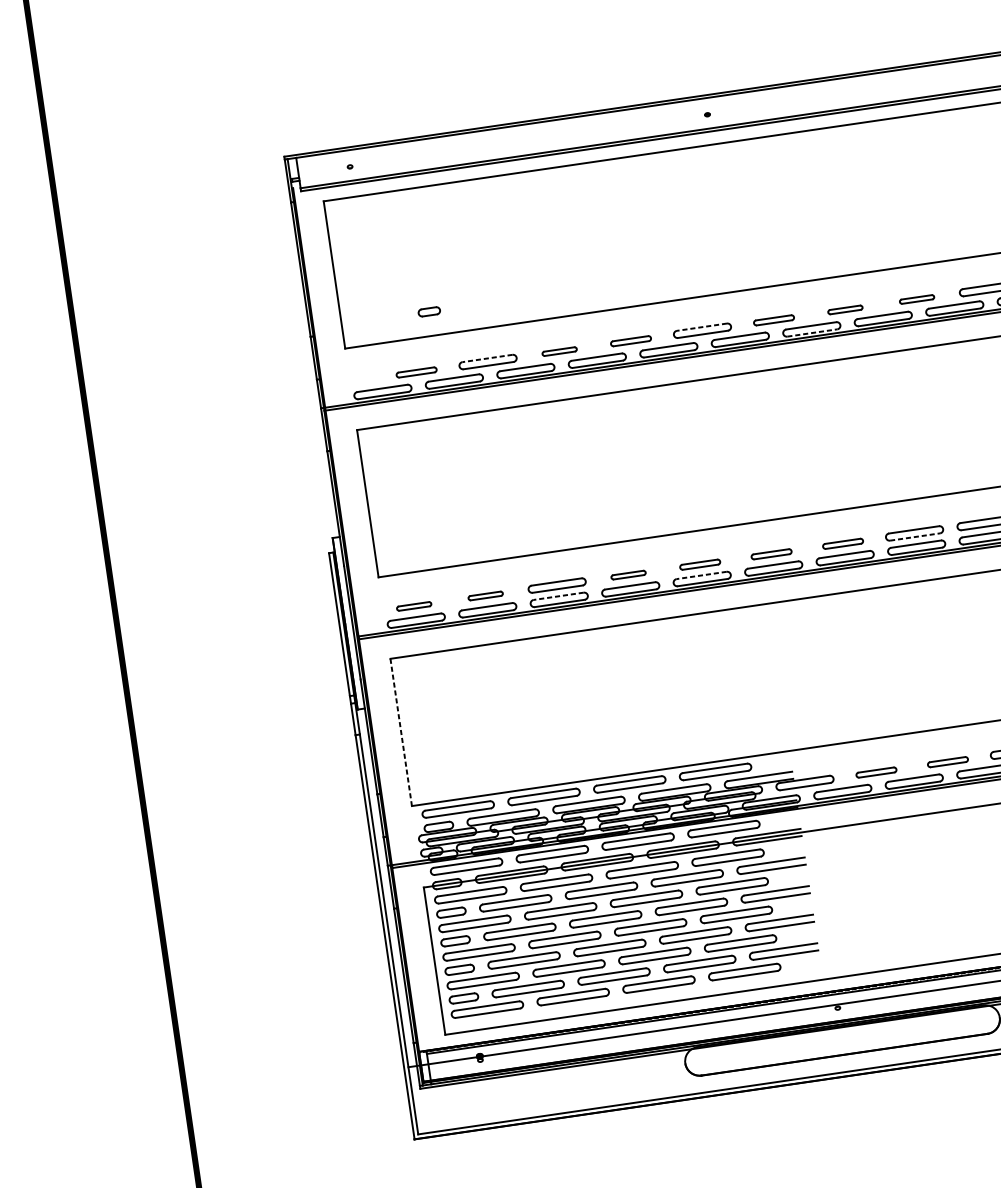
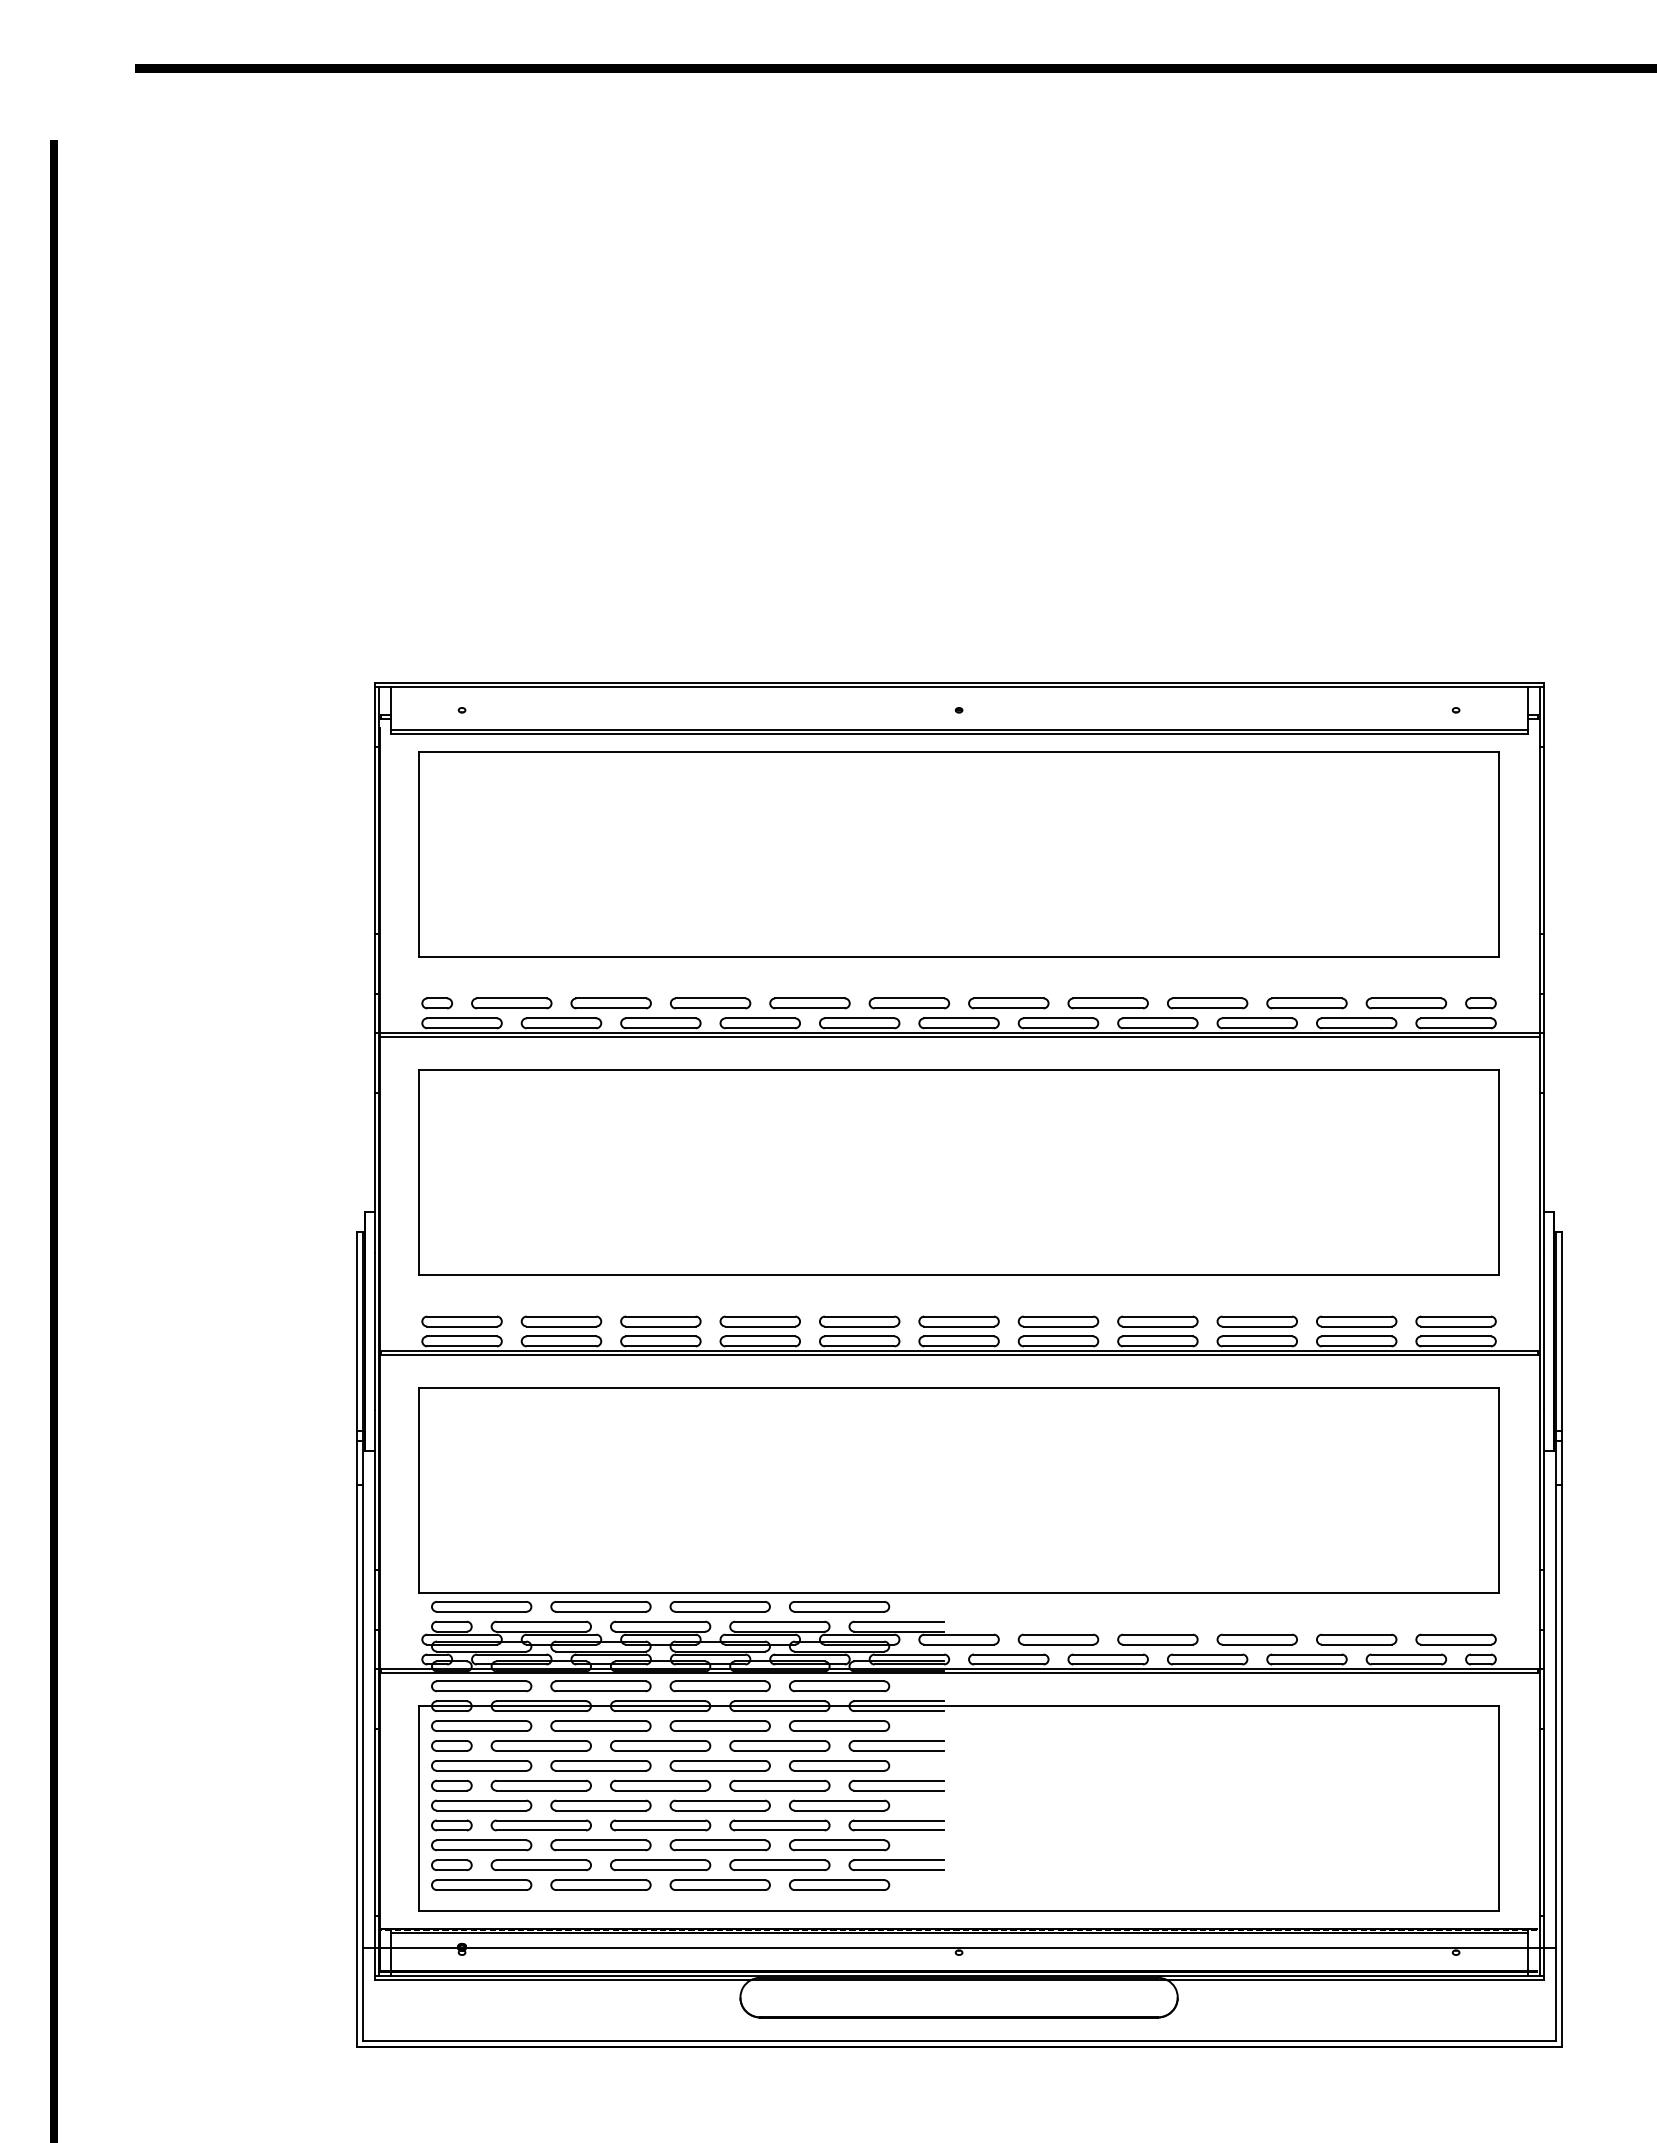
part: (916, 299) -> (1207, 1003), size x1.67
part: (844, 310) -> (1107, 1003), size x1.67
part: (428, 311) -> (436, 1003), moved
part: (773, 320) -> (1008, 1003), size x1.43
line: (702, 327) -> (909, 998), dashed -> solid
line: (812, 333) -> (1058, 1028), dashed -> solid
part: (630, 341) -> (809, 1003), size x1.43
part: (559, 351) -> (710, 1003), size x1.67
line: (487, 358) -> (611, 998), dashed -> solid
part: (416, 372) -> (511, 1003), size x1.43
line: (914, 537) -> (1157, 1326), dashed -> solid
part: (843, 543) -> (1058, 1321), size x1.43
part: (771, 554) -> (958, 1321), size x1.43
part: (700, 564) -> (859, 1321), size x1.43
part: (628, 575) -> (759, 1321), size x1.67
line: (701, 575) -> (859, 1336), dashed -> solid
part: (485, 595) -> (561, 1321), size x1.67
line: (558, 596) -> (660, 1336), dashed -> solid
part: (413, 606) -> (461, 1321), size x1.67
line: (401, 733) -> (419, 1491), dashed -> solid
part: (947, 762) -> (1157, 1639), size x1.43
part: (876, 772) -> (1058, 1639), size x1.43

